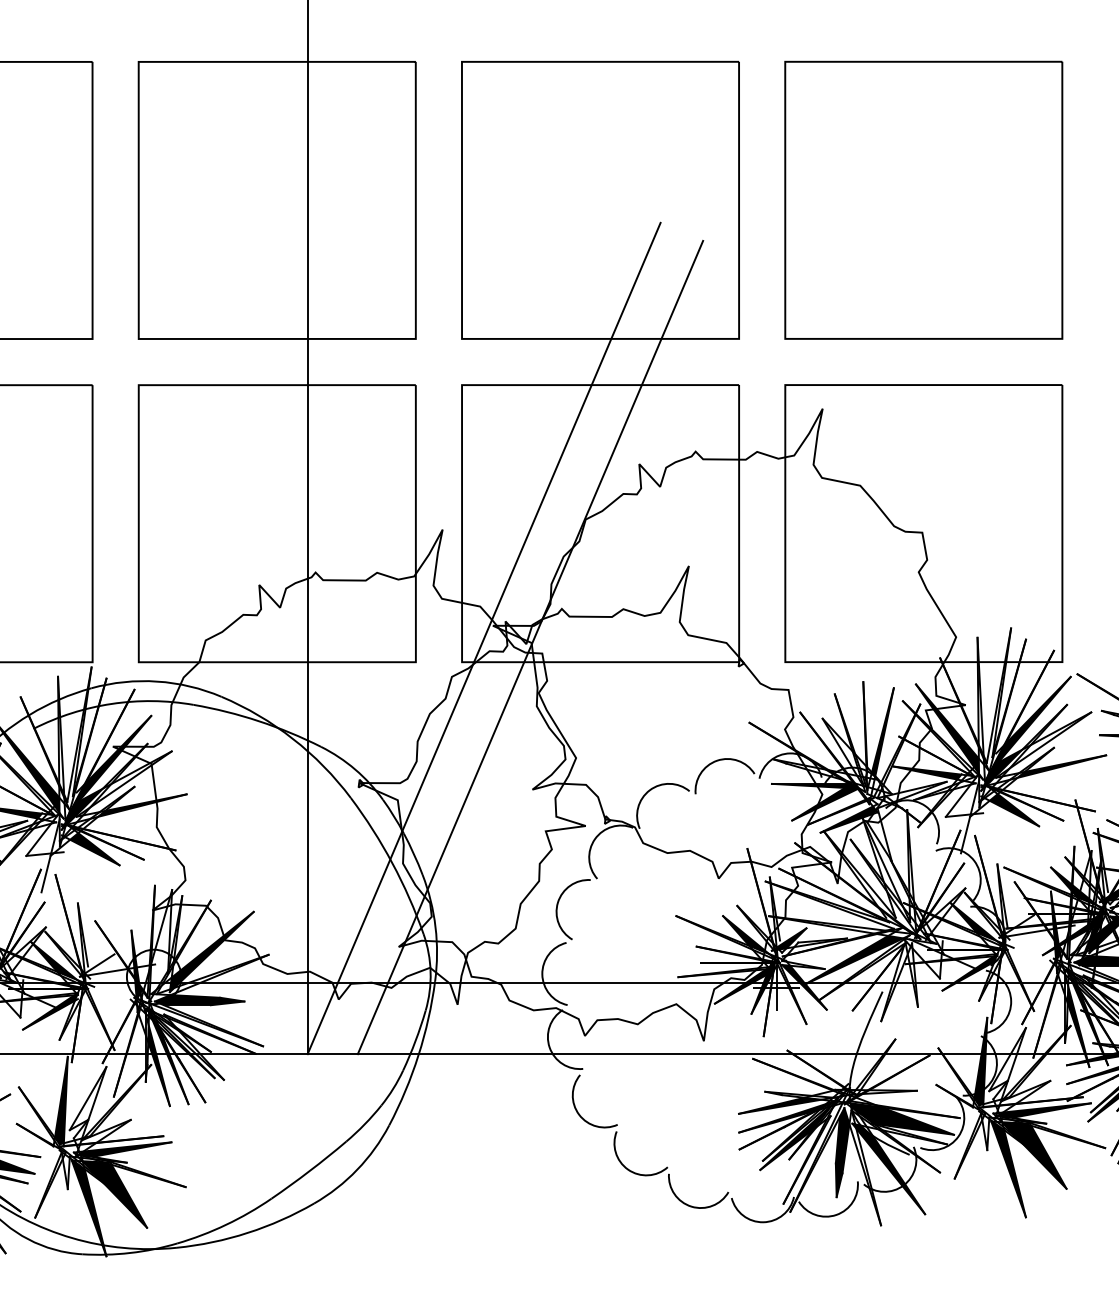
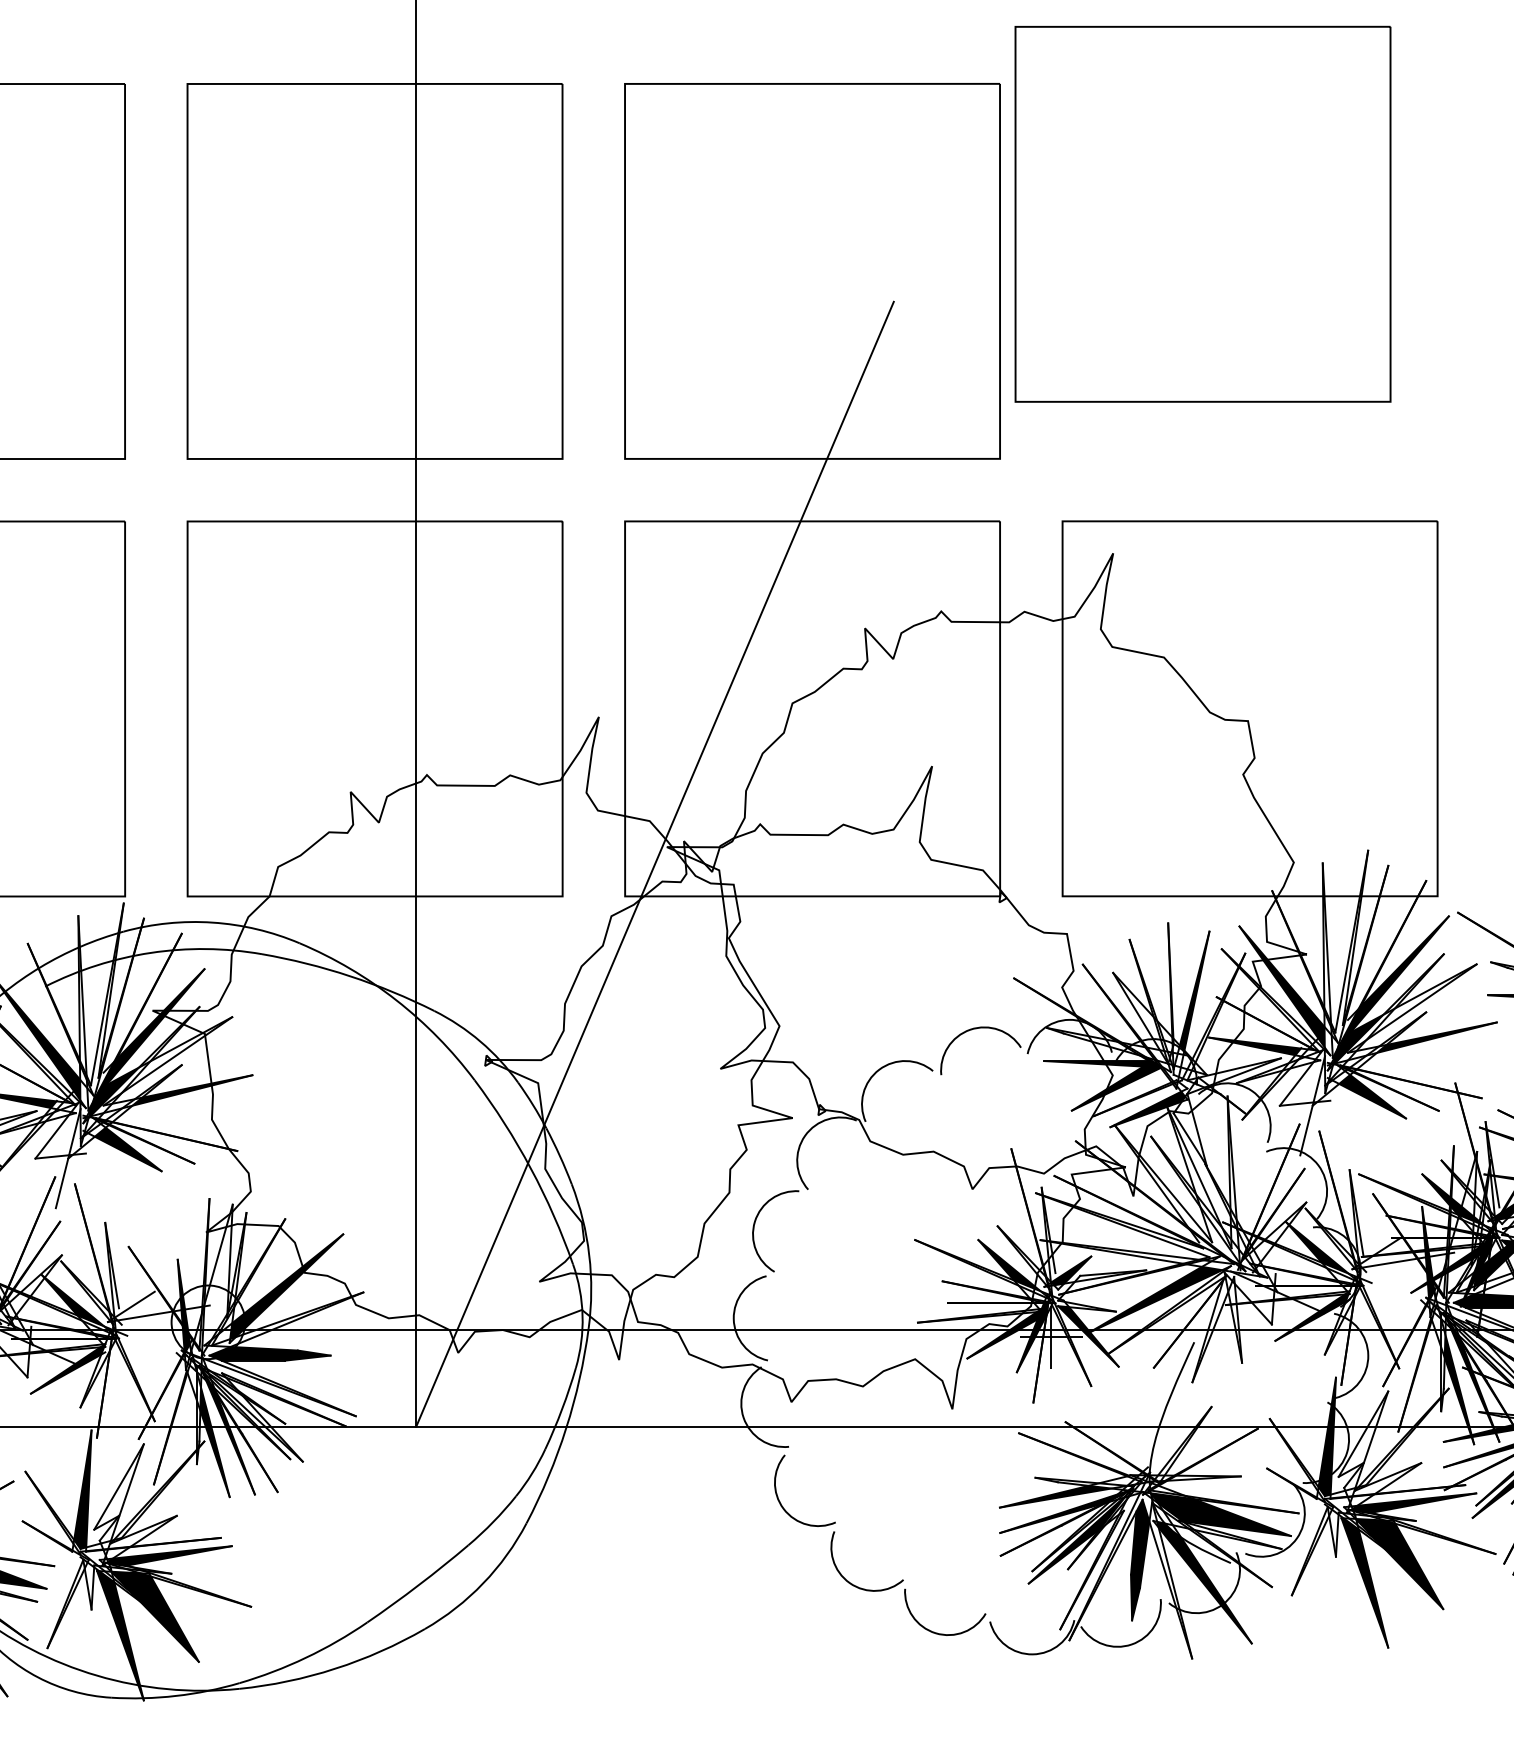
part: (923, 199) -> (1202, 213), moved
line: (530, 647) -> (717, 876), removed

